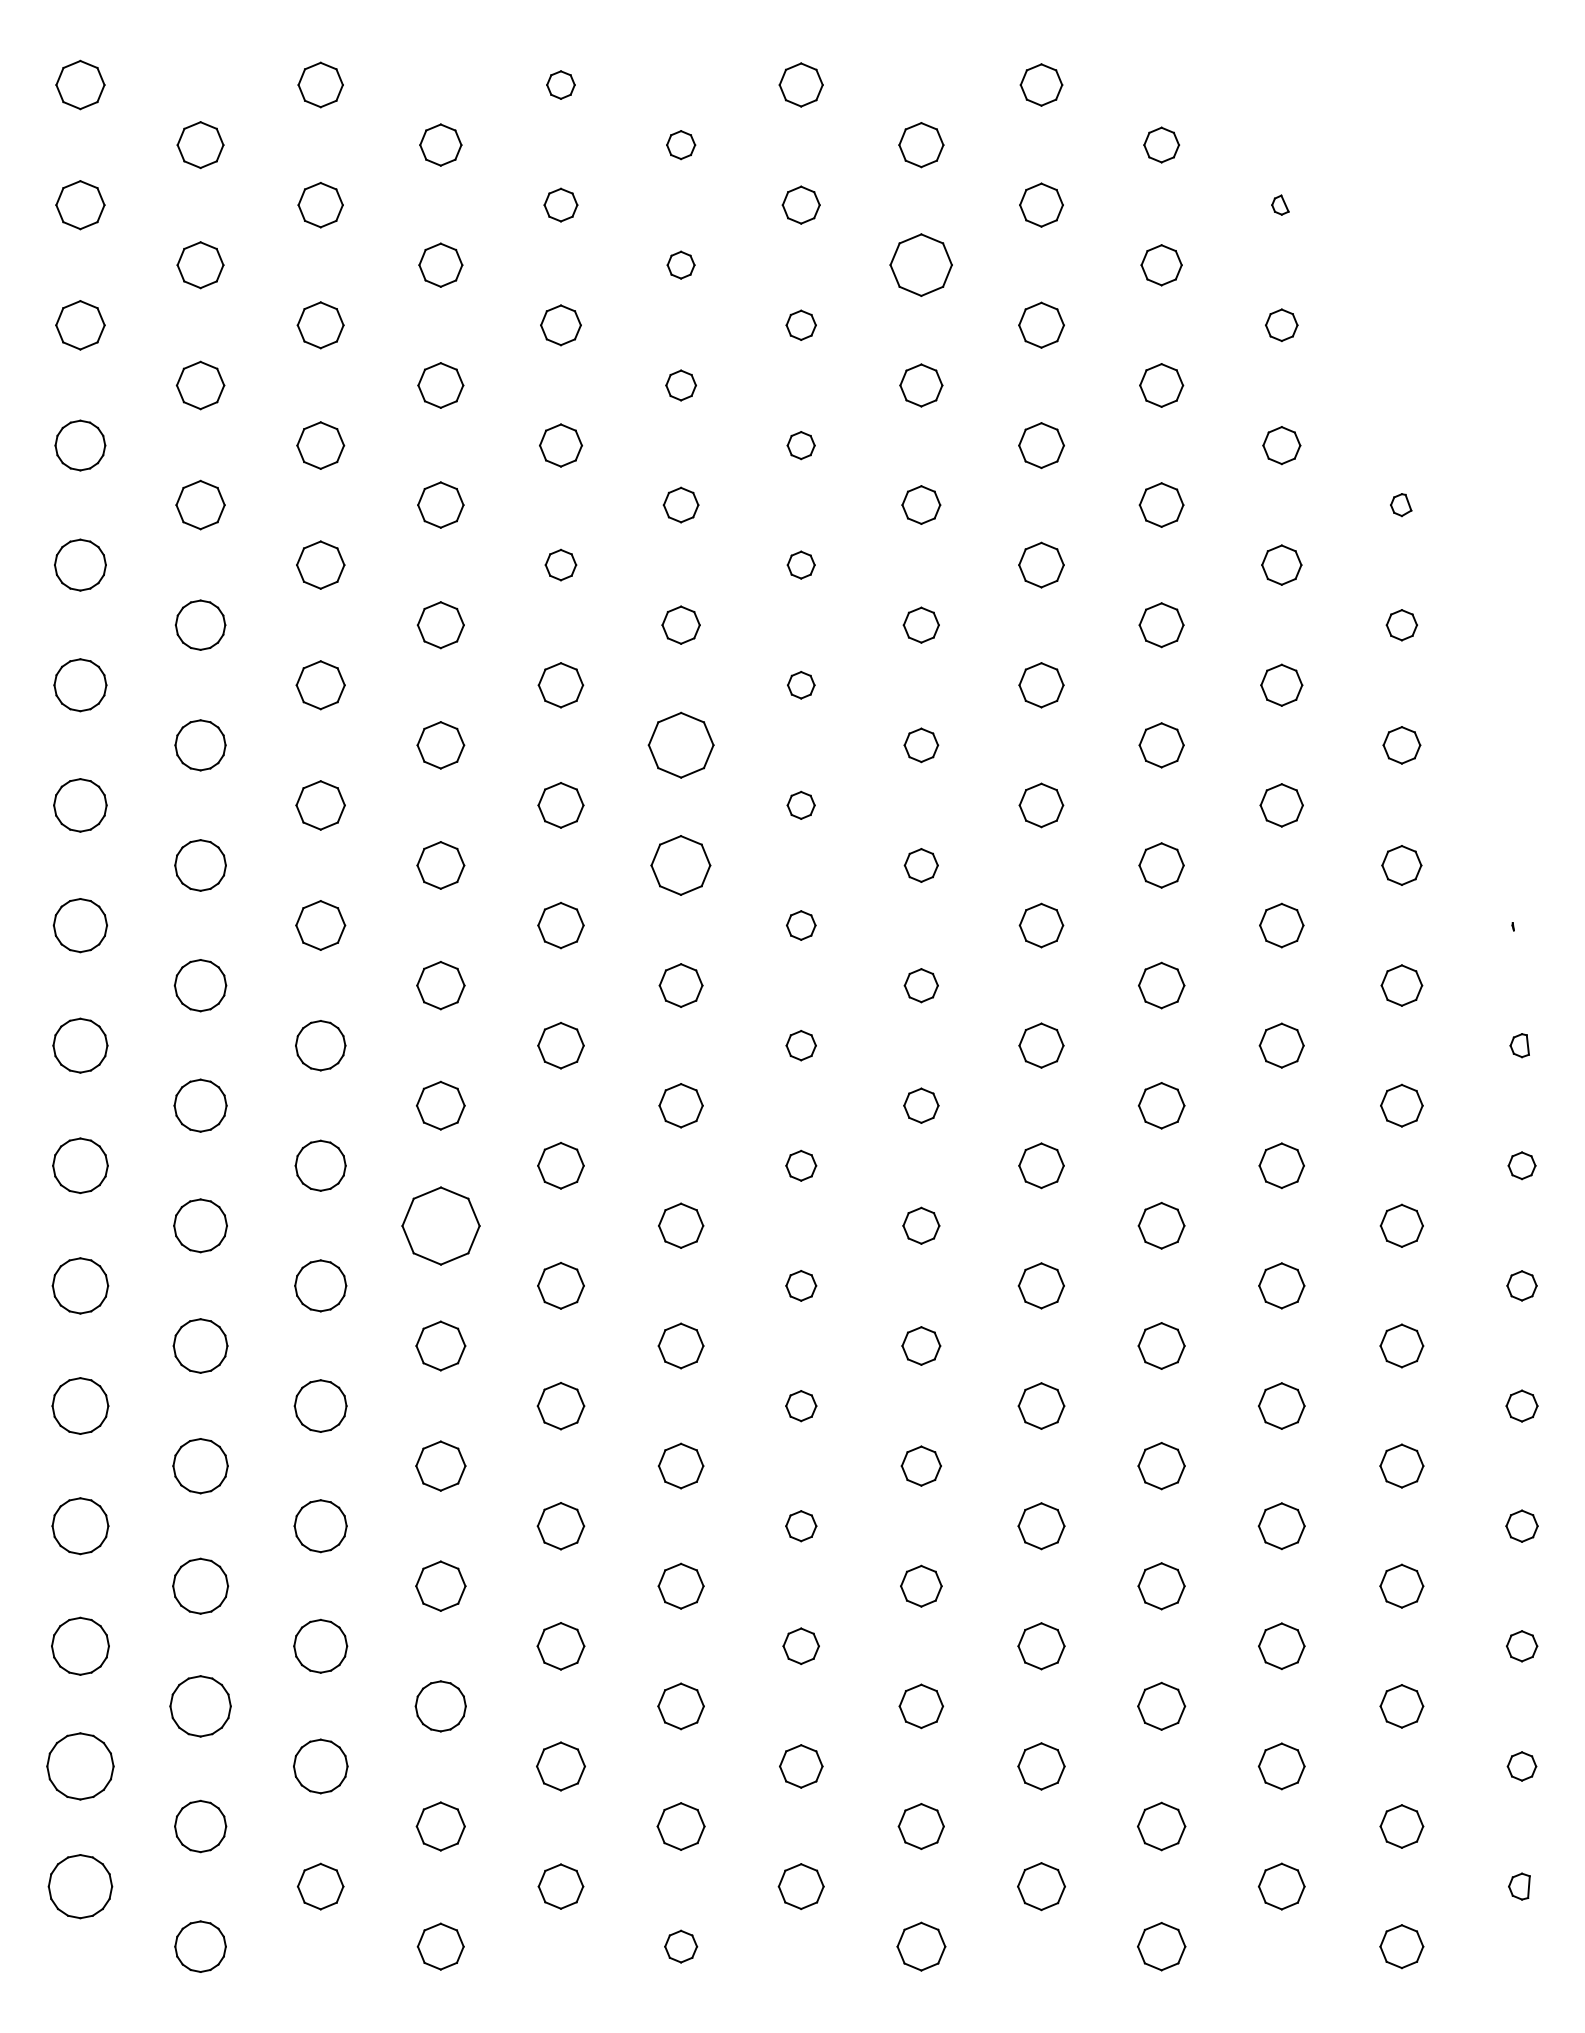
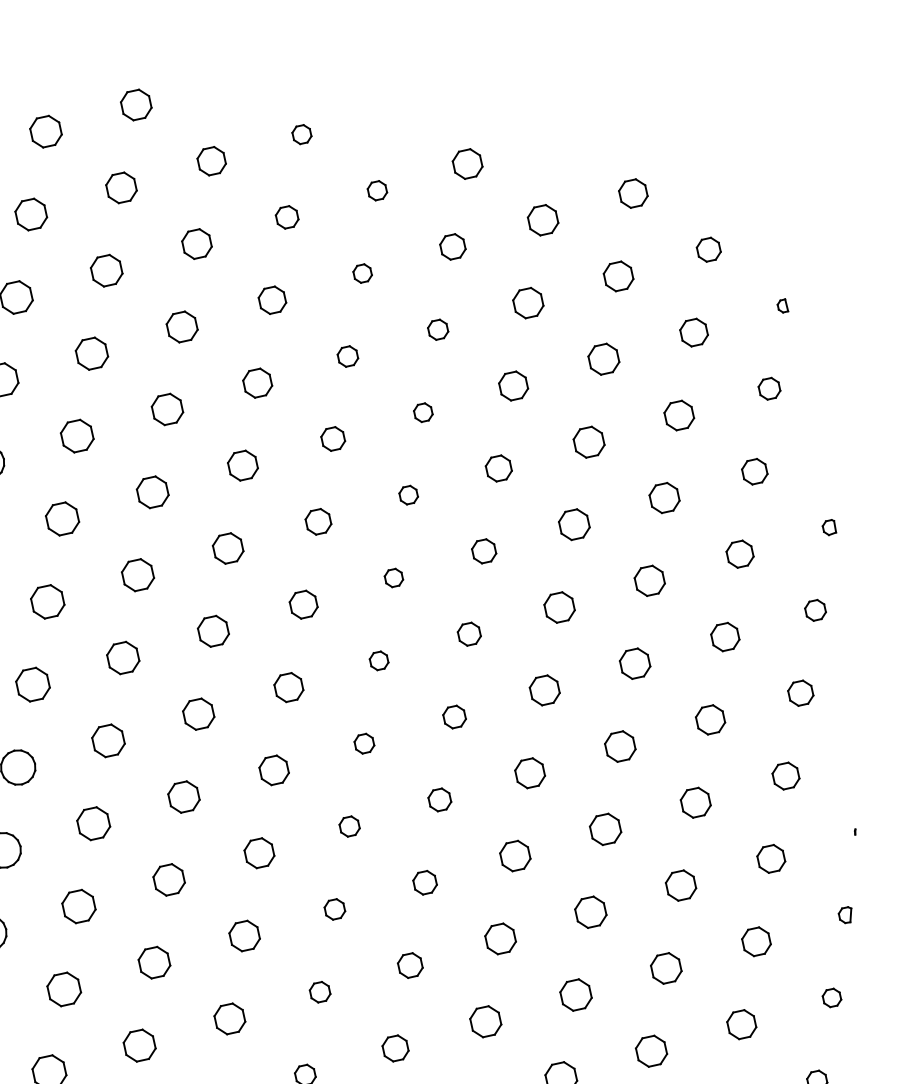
part: (921, 265) -> (528, 303), size x0.71
part: (560, 564) -> (242, 465), size x1.43
part: (680, 745) -> (303, 604), size x0.62
part: (681, 865) -> (289, 687), size x0.71
part: (440, 1225) -> (78, 906), size x0.62

